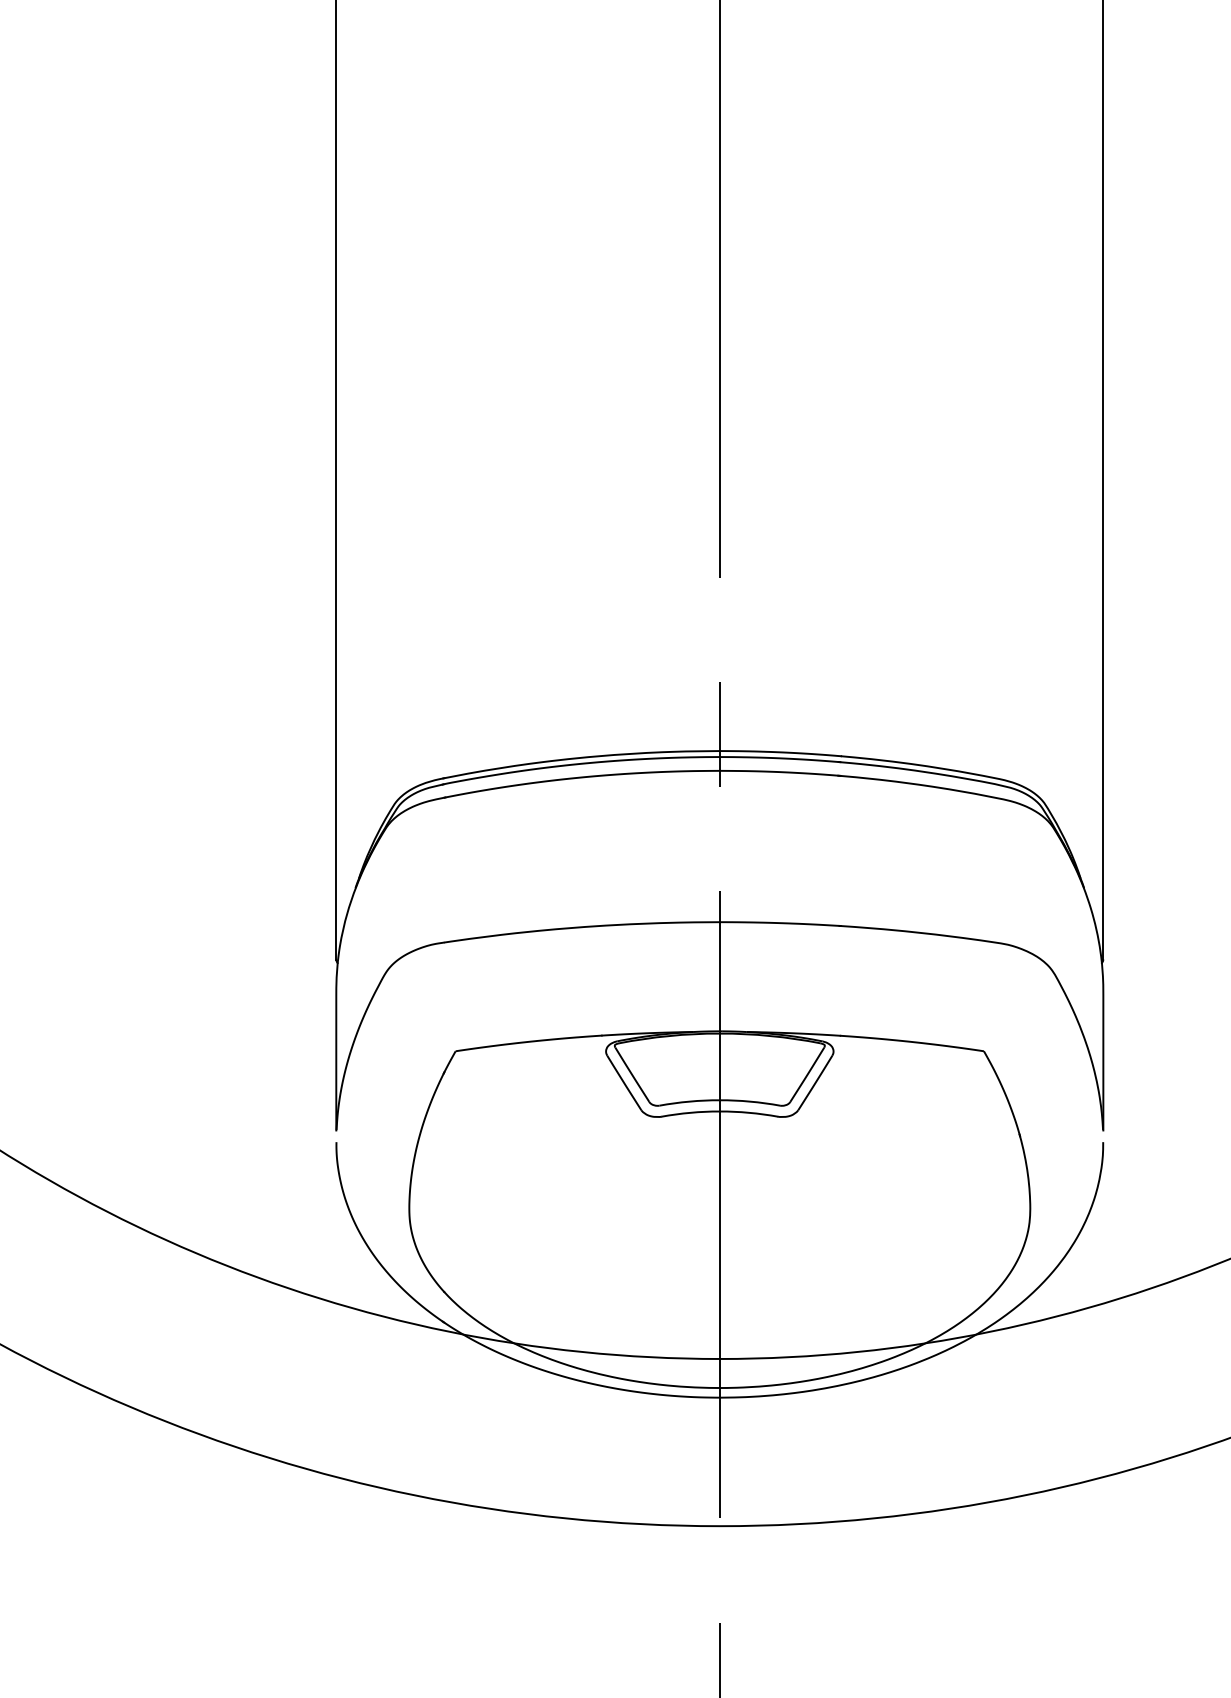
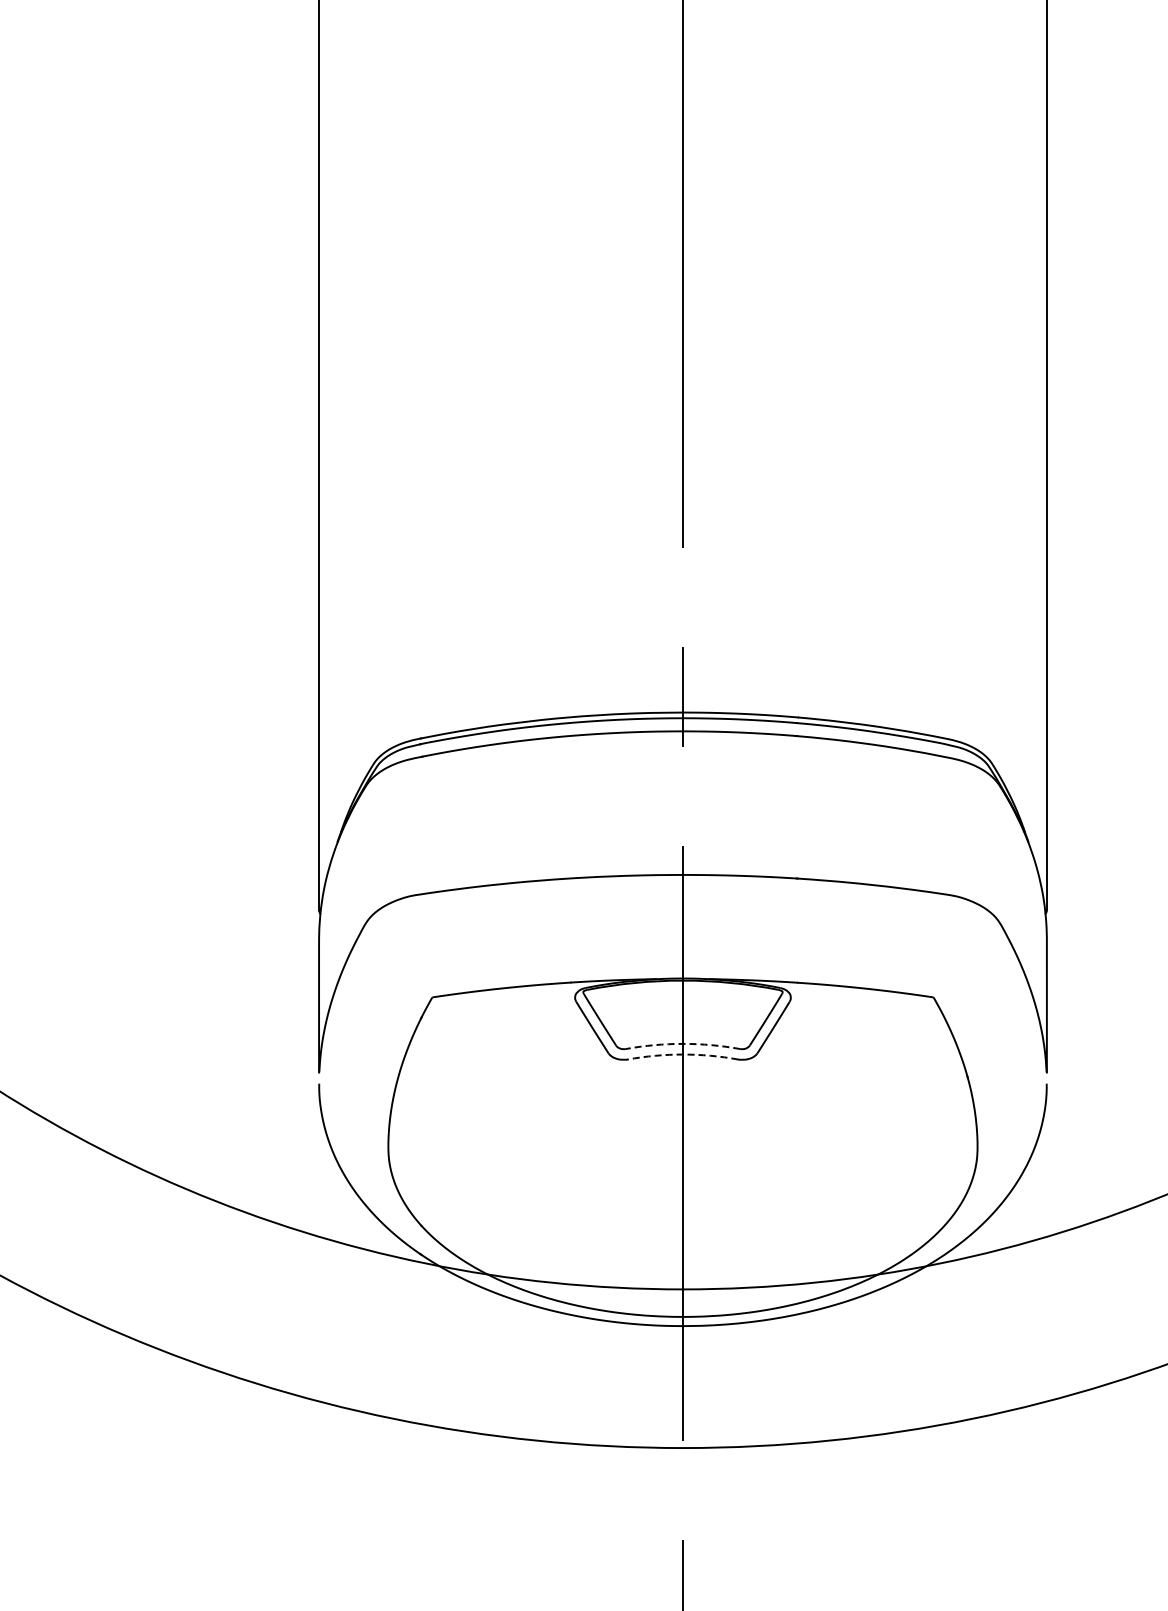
arc: (719, 1099) -> (682, 1043), solid -> dashed
arc: (719, 1111) -> (682, 1054), solid -> dashed

